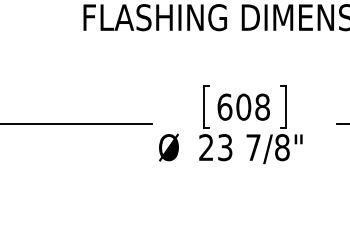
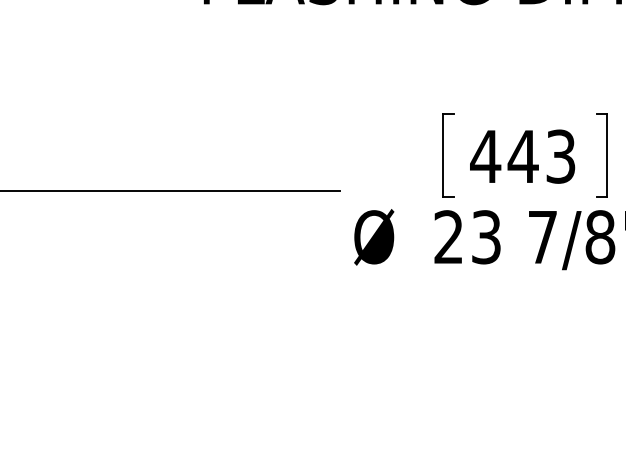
text: (243, 106) -> (522, 155), 608 -> 443

